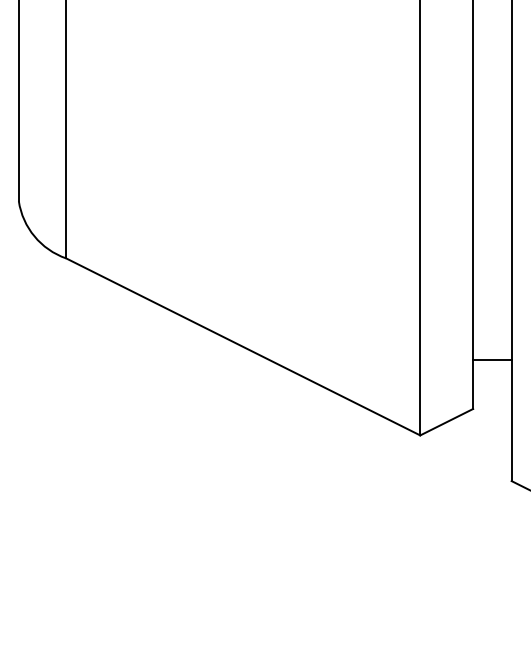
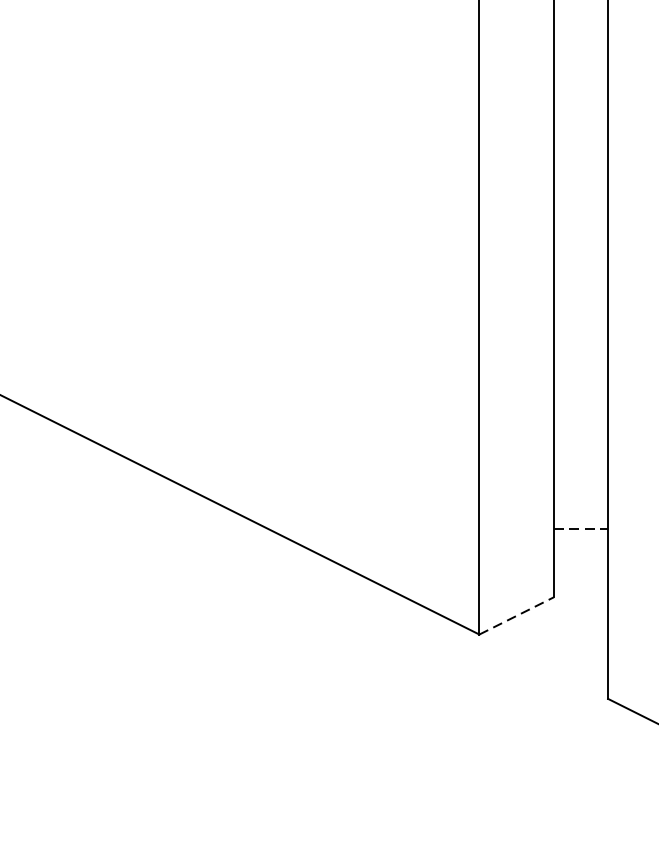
line: (492, 360) -> (581, 529), solid -> dashed
line: (446, 422) -> (516, 616), solid -> dashed

